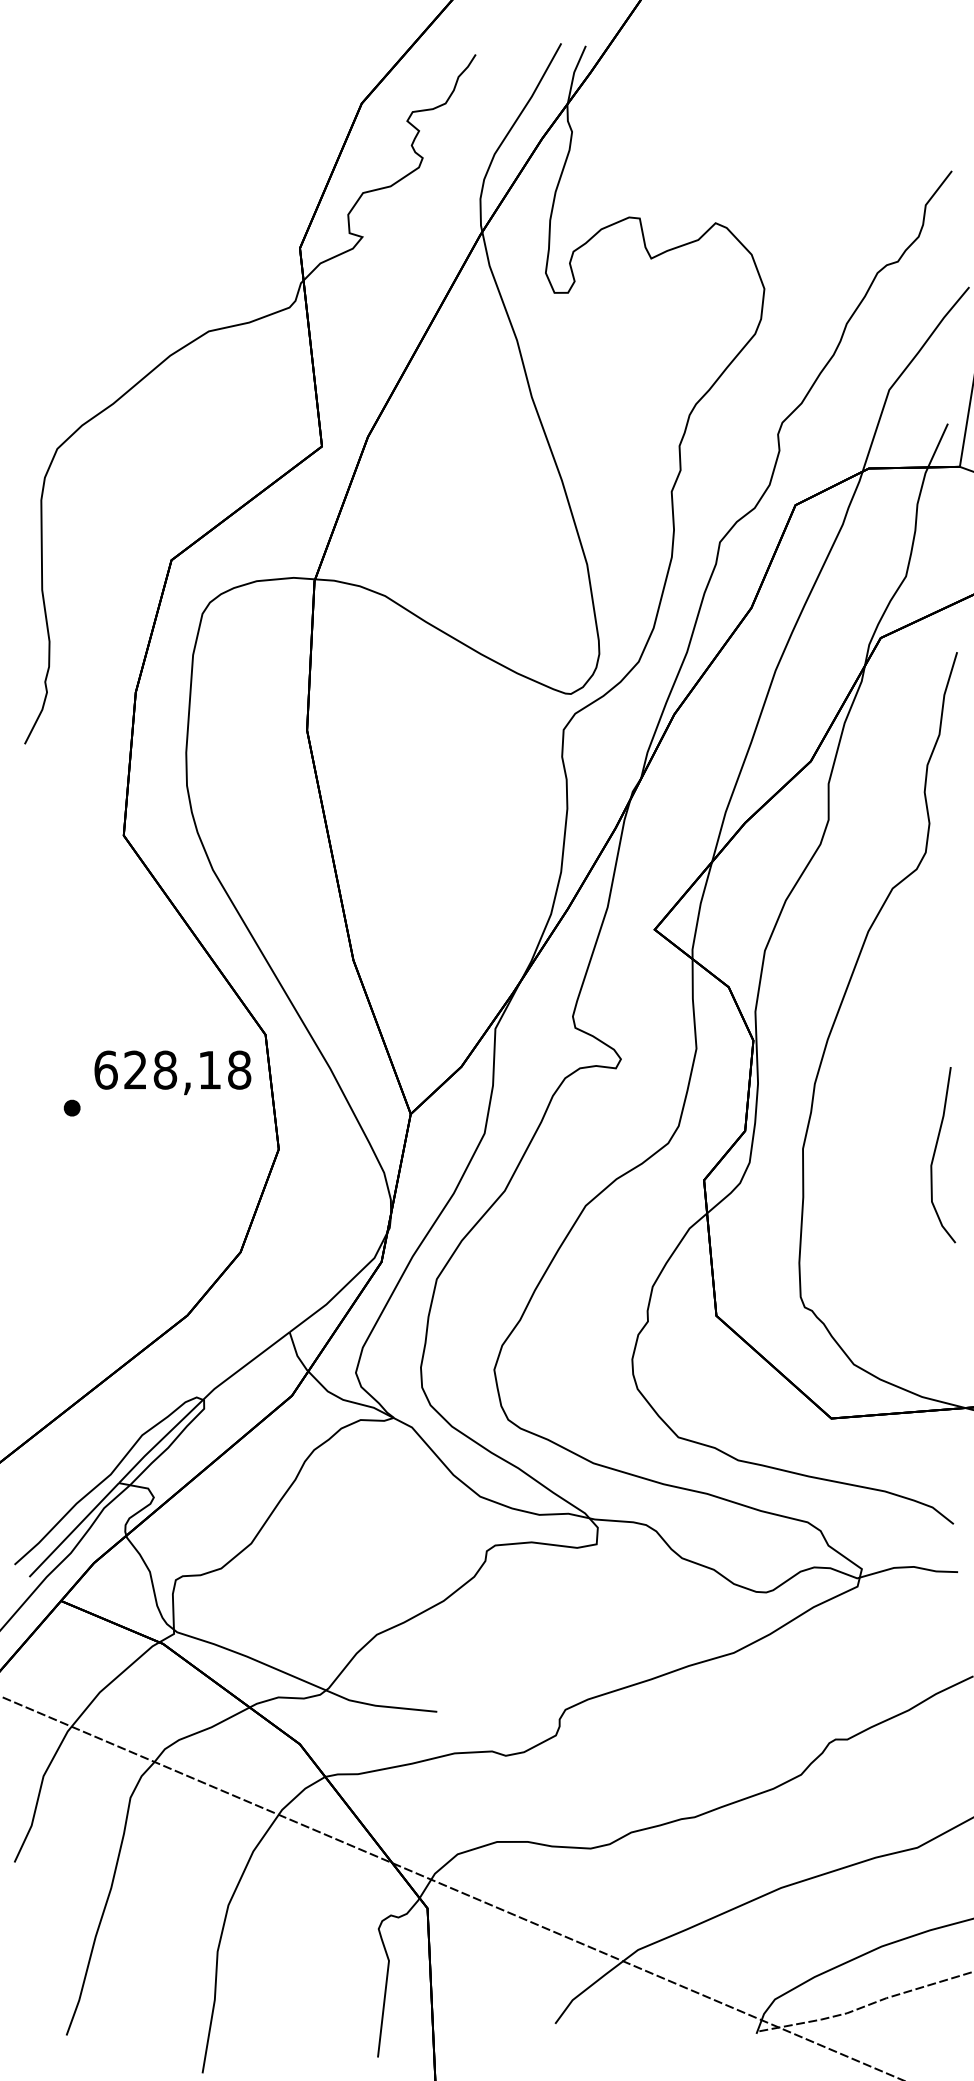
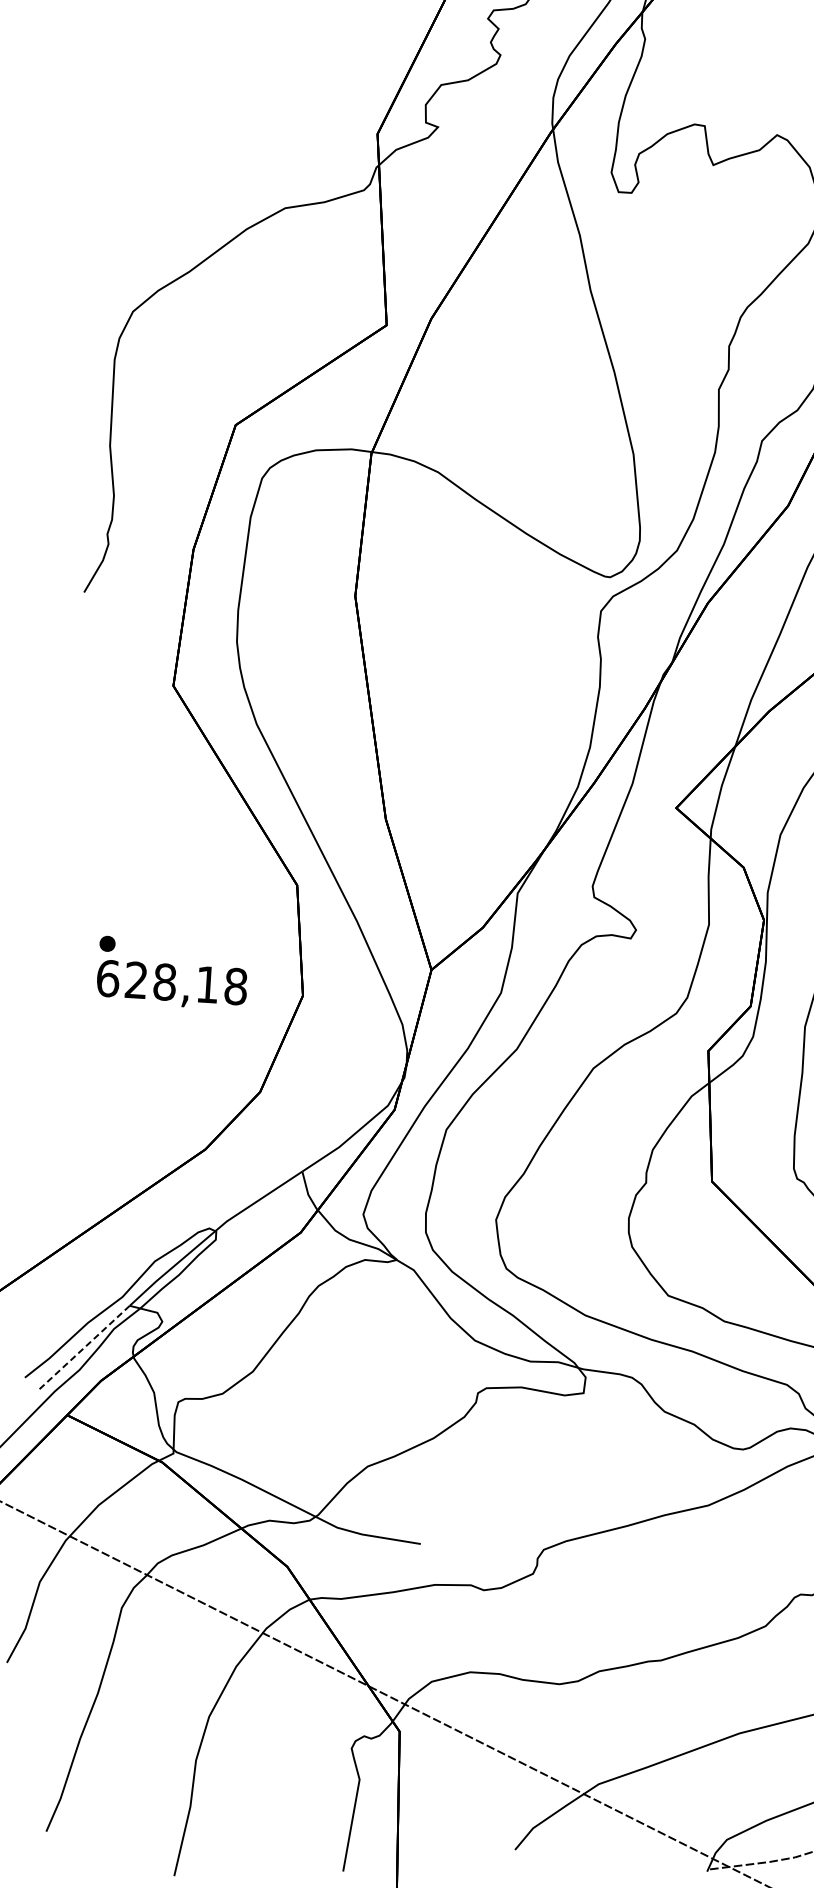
text: (172, 1072) -> (171, 984), moved
line: (74, 1530) -> (84, 1348), solid -> dashed

